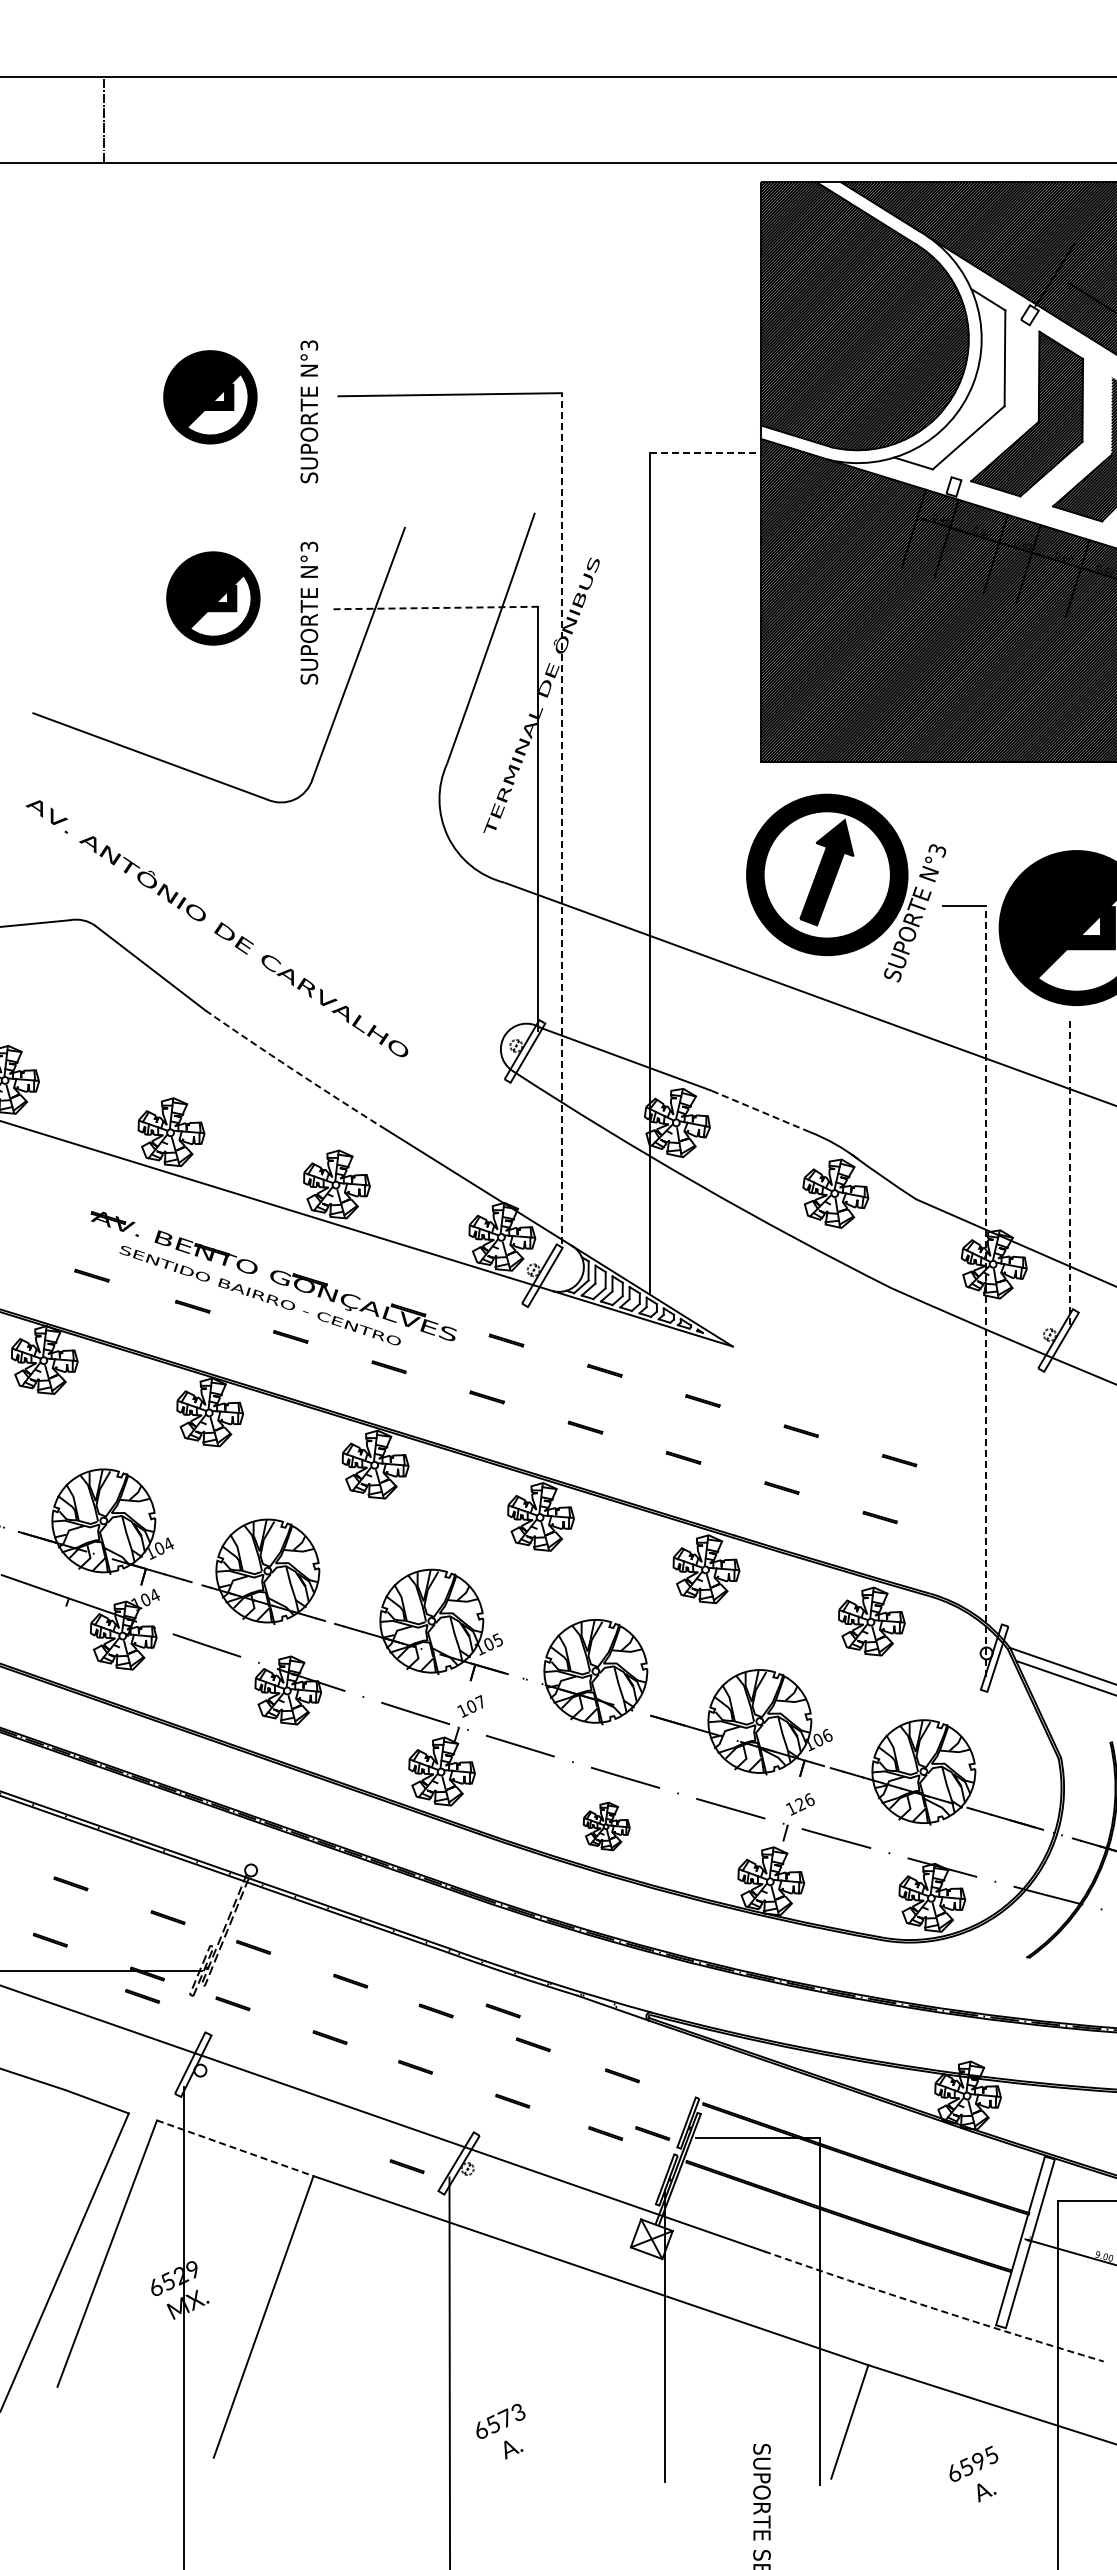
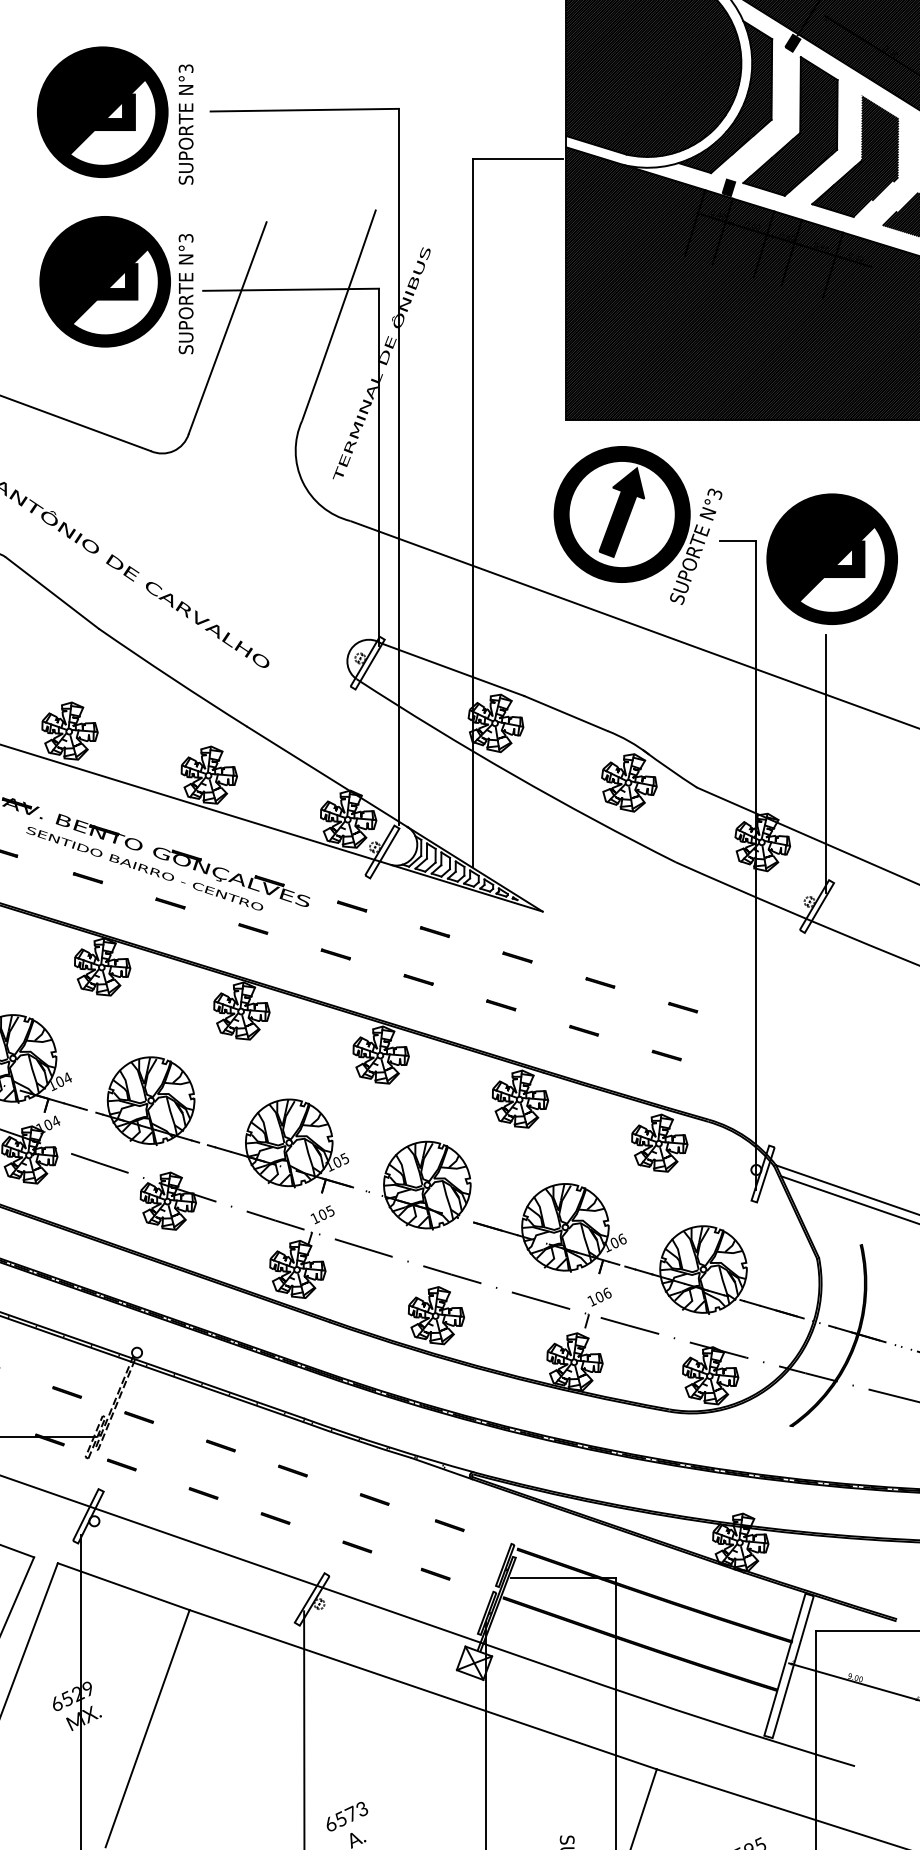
fill: (1029, 315) -> (792, 43), added
hatch: (950, 379) -> (725, 97), added
part: (210, 397) -> (102, 112), size x1.67
line: (702, 452) -> (517, 158), dashed -> solid
fill: (953, 486) -> (728, 187), added
part: (213, 598) -> (105, 281), size x1.67
line: (433, 608) -> (290, 290), dashed -> solid
line: (561, 817) -> (398, 466), dashed -> solid
arc: (293, 1069) -> (172, 678), dashed -> solid
line: (760, 1111) -> (565, 713), dashed -> solid
line: (1069, 1170) -> (826, 763), dashed -> solid
line: (985, 1291) -> (755, 865), dashed -> solid
text: (480, 1702) -> (330, 1211), 107 -> 105
text: (800, 1804) -> (599, 1297), 126 -> 106
part: (606, 1826) -> (436, 1315), size x1.43
line: (142, 1996) -> (45, 1458), removed
line: (502, 2010) -> (348, 1470), removed
line: (652, 2133) -> (475, 1574), removed
line: (235, 2148) -> (123, 1586), dashed -> solid
line: (406, 2166) -> (267, 1602), removed
arc: (933, 2308) -> (711, 1721), dashed -> solid

